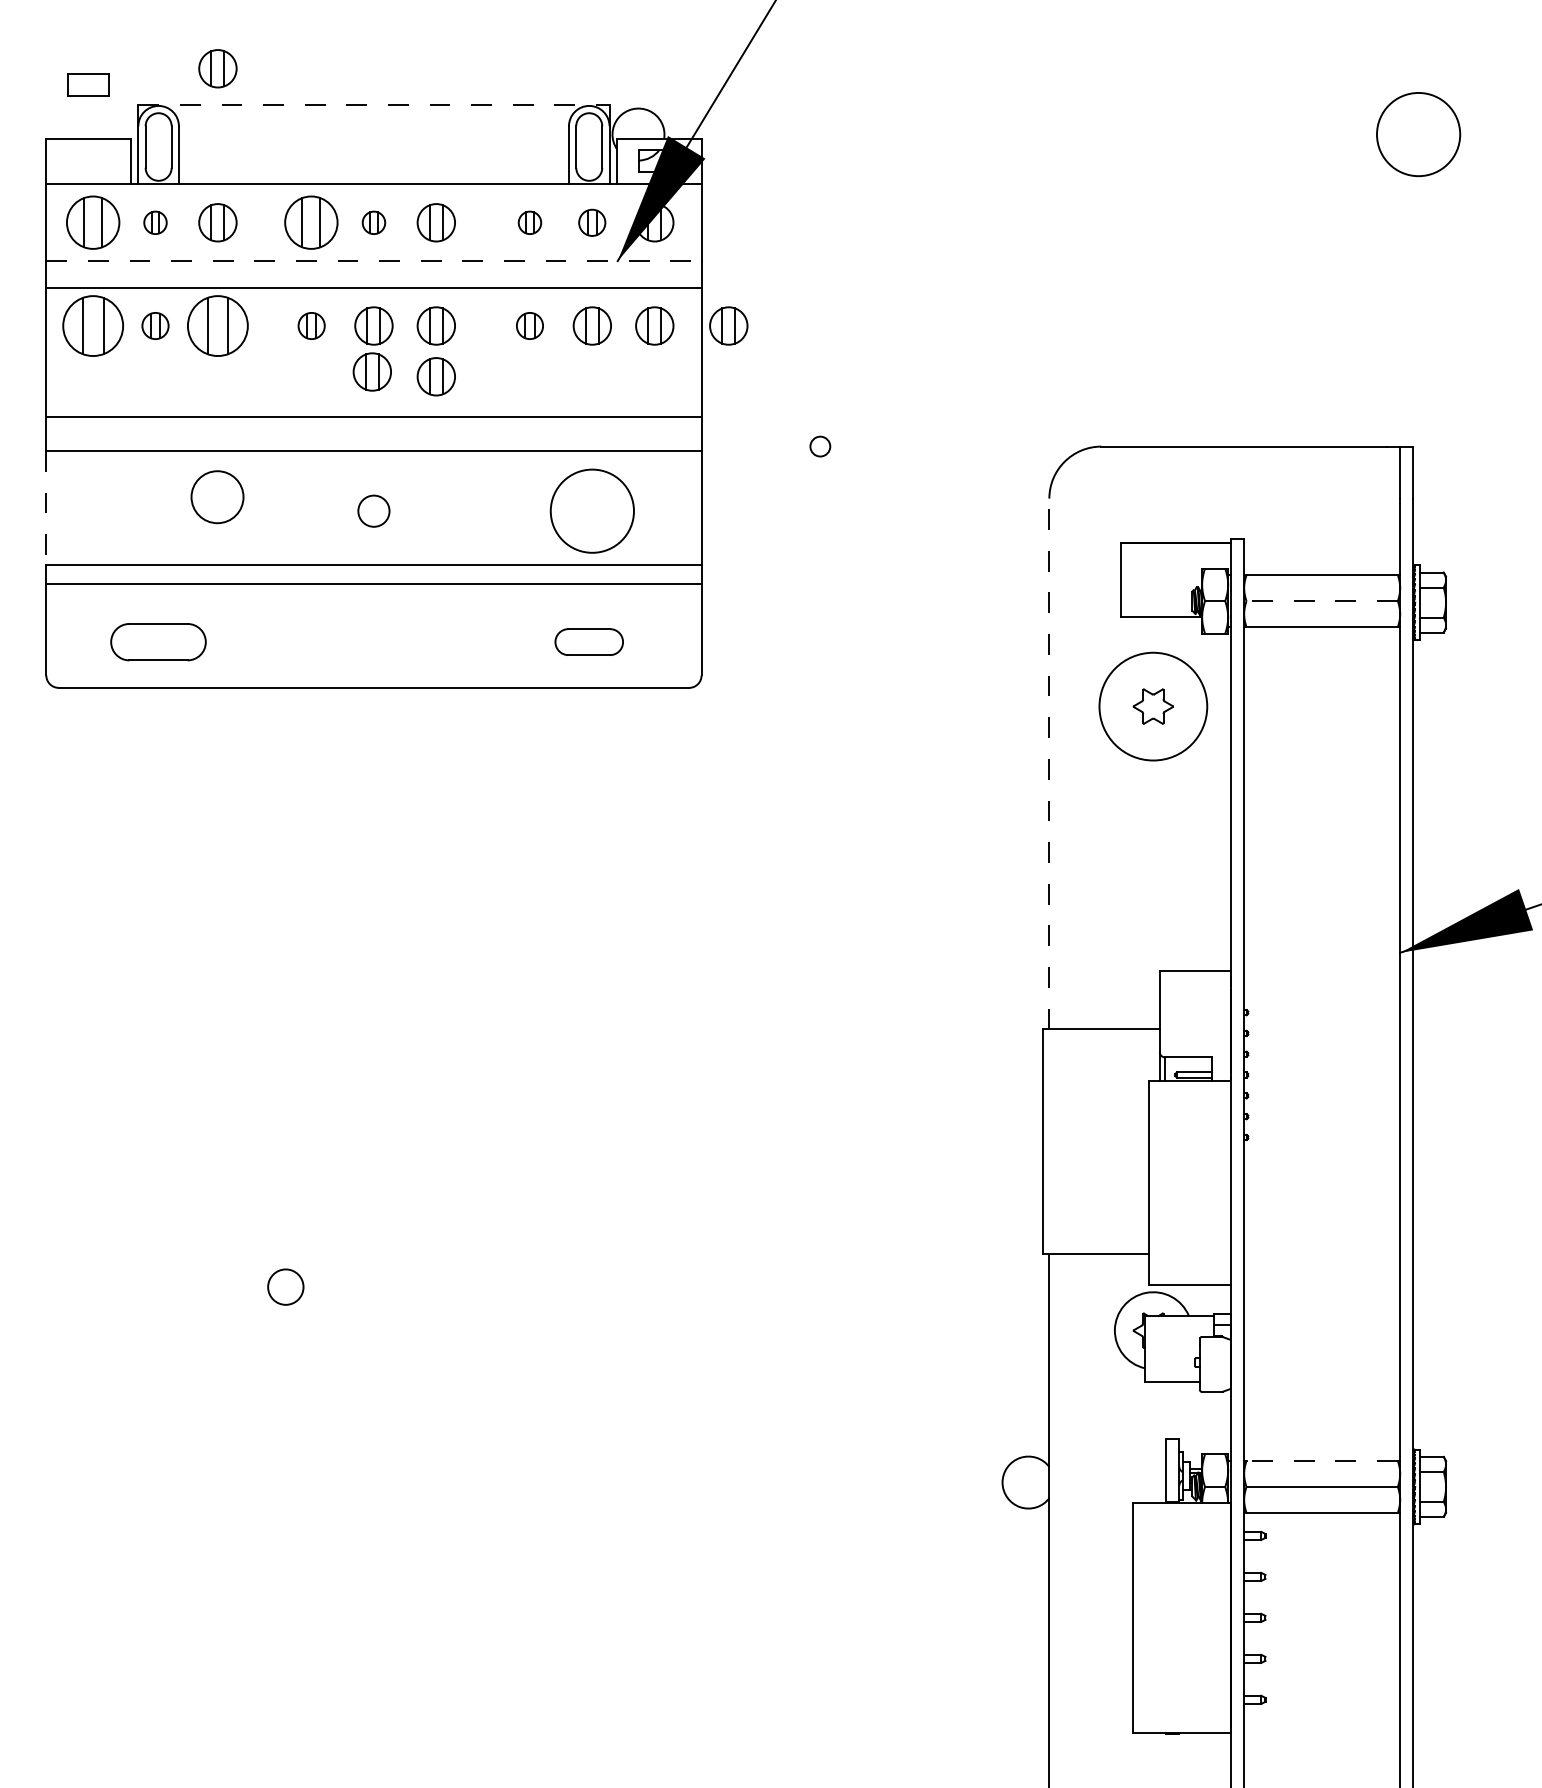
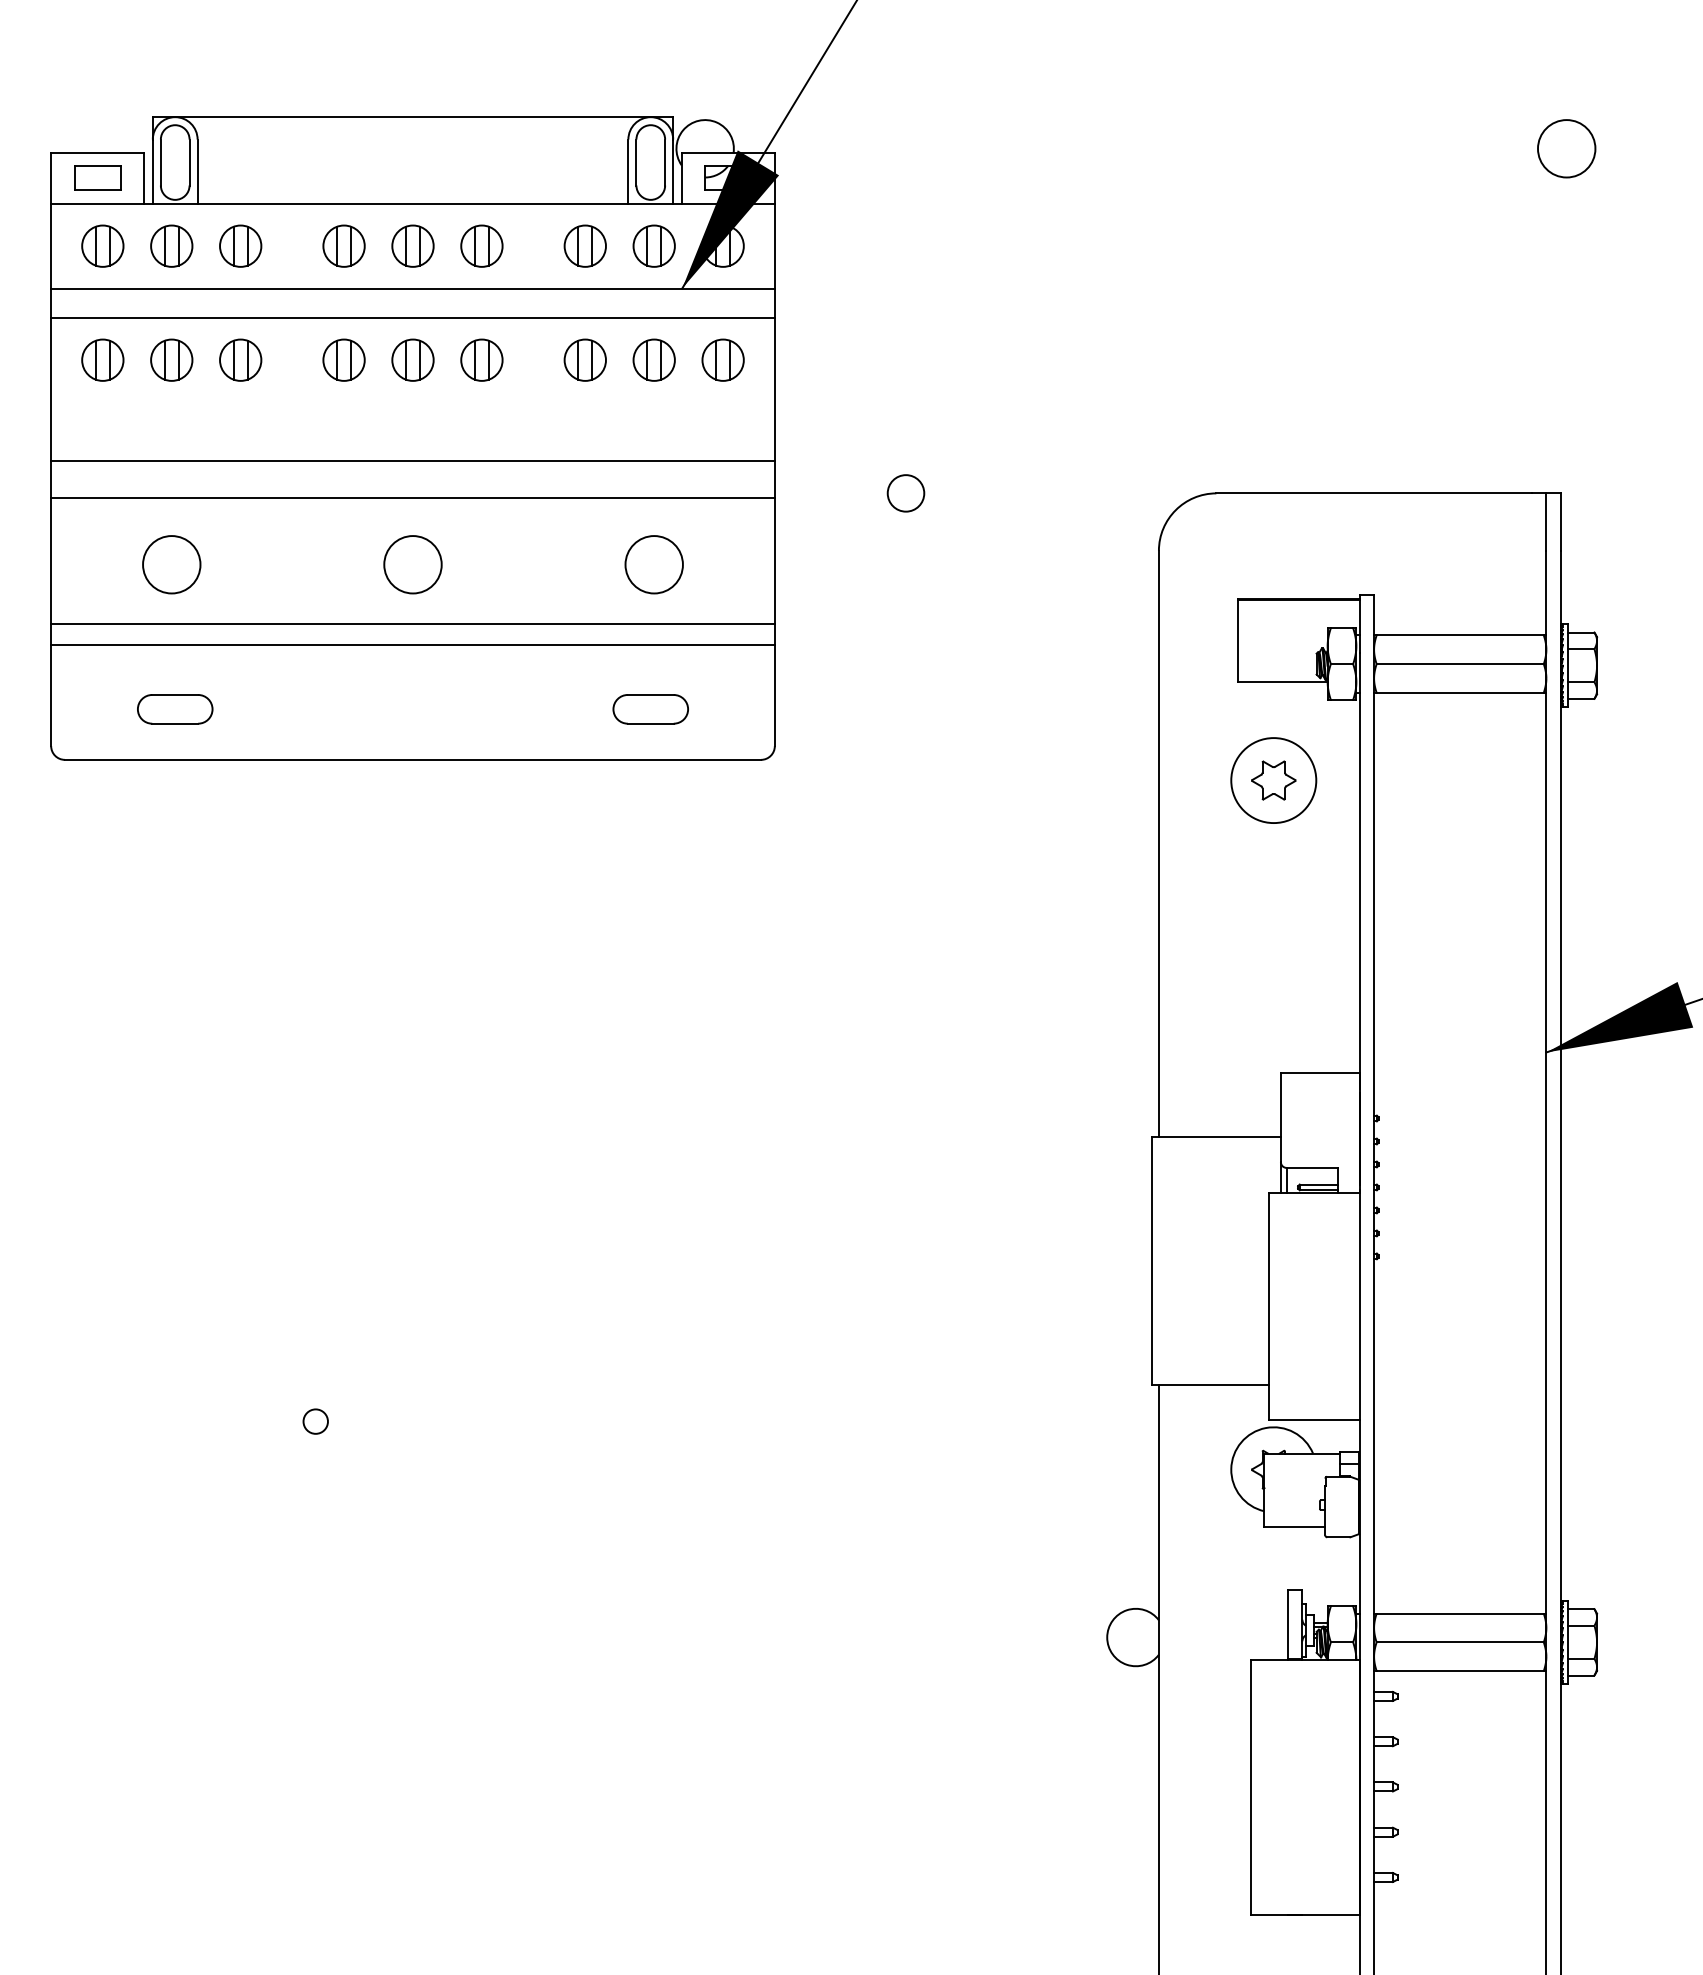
part: (217, 68) -> (240, 75), removed
part: (88, 84) -> (97, 177), moved
line: (373, 105) -> (412, 116), dashed -> solid
circle: (1418, 134) -> (1566, 148), size x0.62
part: (92, 222) -> (102, 245), size x0.71
part: (155, 222) -> (171, 245), size x1.67
part: (311, 222) -> (344, 245), size x0.71
part: (373, 222) -> (412, 245), size x1.67
part: (529, 222) -> (584, 245), size x1.67
part: (591, 222) -> (653, 245), size x1.43
line: (373, 261) -> (412, 288), dashed -> solid
part: (92, 325) -> (102, 359), size x0.62
part: (155, 325) -> (171, 359), size x1.43
part: (217, 325) -> (240, 359), size x0.62
part: (311, 325) -> (344, 359), size x1.43
part: (529, 325) -> (584, 359), size x1.43
part: (728, 325) -> (804, 359), removed
part: (371, 371) -> (410, 410), removed
part: (435, 376) -> (480, 415), removed
circle: (819, 446) -> (905, 493), size x1.67
circle: (217, 497) -> (171, 565), moved
line: (46, 508) -> (51, 561), dashed -> solid
circle: (373, 511) -> (412, 565), size x1.67
circle: (592, 511) -> (654, 565), size x0.62
line: (1322, 601) -> (1460, 664), dashed -> solid
part: (158, 641) -> (175, 708), size x0.71
circle: (1152, 706) -> (1272, 780), size x0.71
line: (1049, 763) -> (1159, 843), dashed -> solid
circle: (285, 1286) -> (315, 1420), size x0.62
line: (1322, 1460) -> (1460, 1613), dashed -> solid

